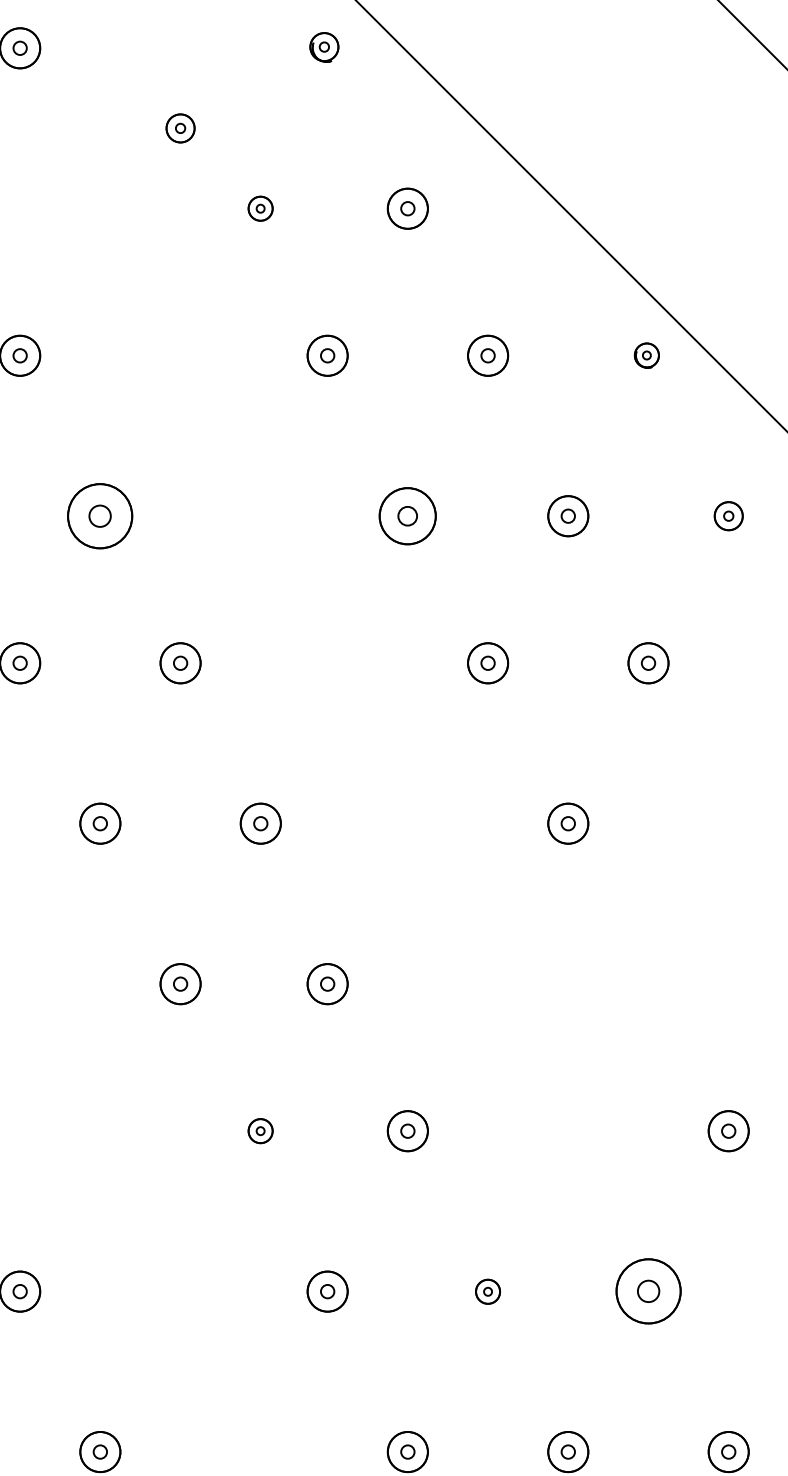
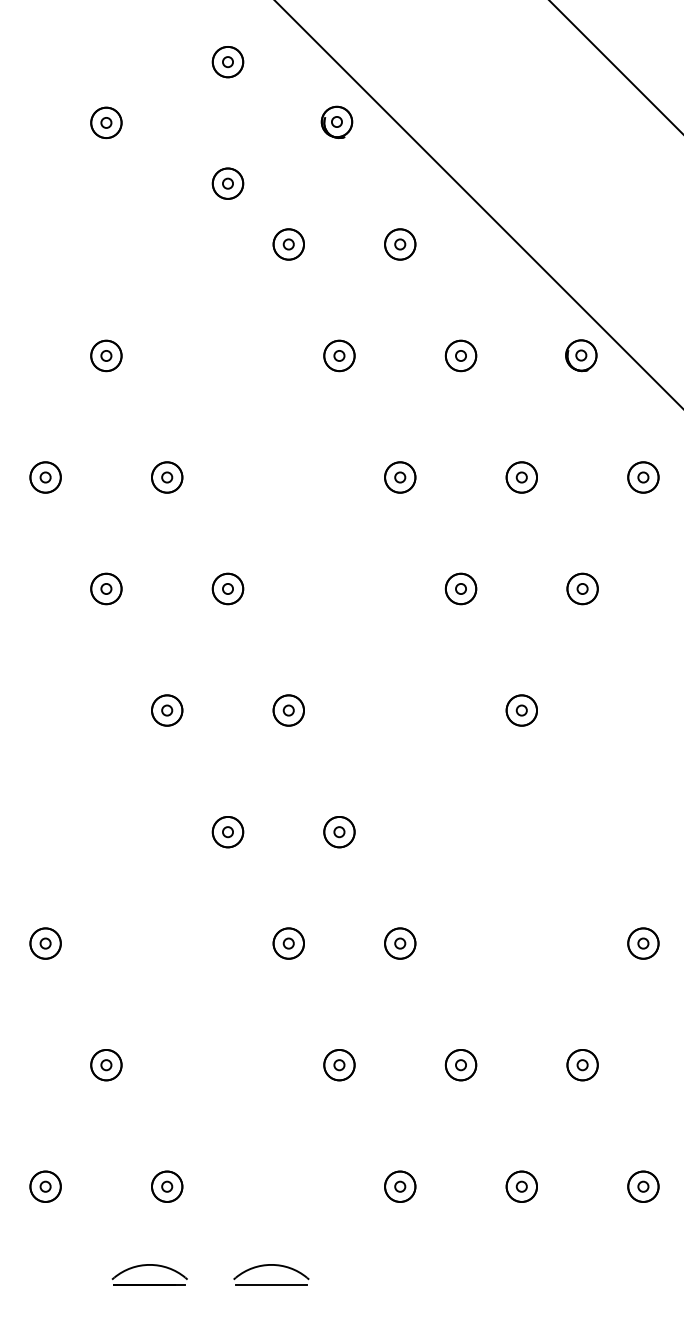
part: (323, 46) -> (336, 121), size x1.43
part: (179, 128) -> (227, 183), size x1.43
part: (260, 208) -> (288, 244), size x1.67
part: (647, 355) -> (581, 355), size x1.67
part: (100, 516) -> (167, 477), size x0.62
part: (408, 516) -> (400, 477), size x0.71
part: (728, 516) -> (643, 477), size x1.43
part: (260, 1131) -> (288, 943), size x1.67
part: (487, 1292) -> (460, 1065), size x1.67
part: (648, 1292) -> (582, 1065), size x0.62

